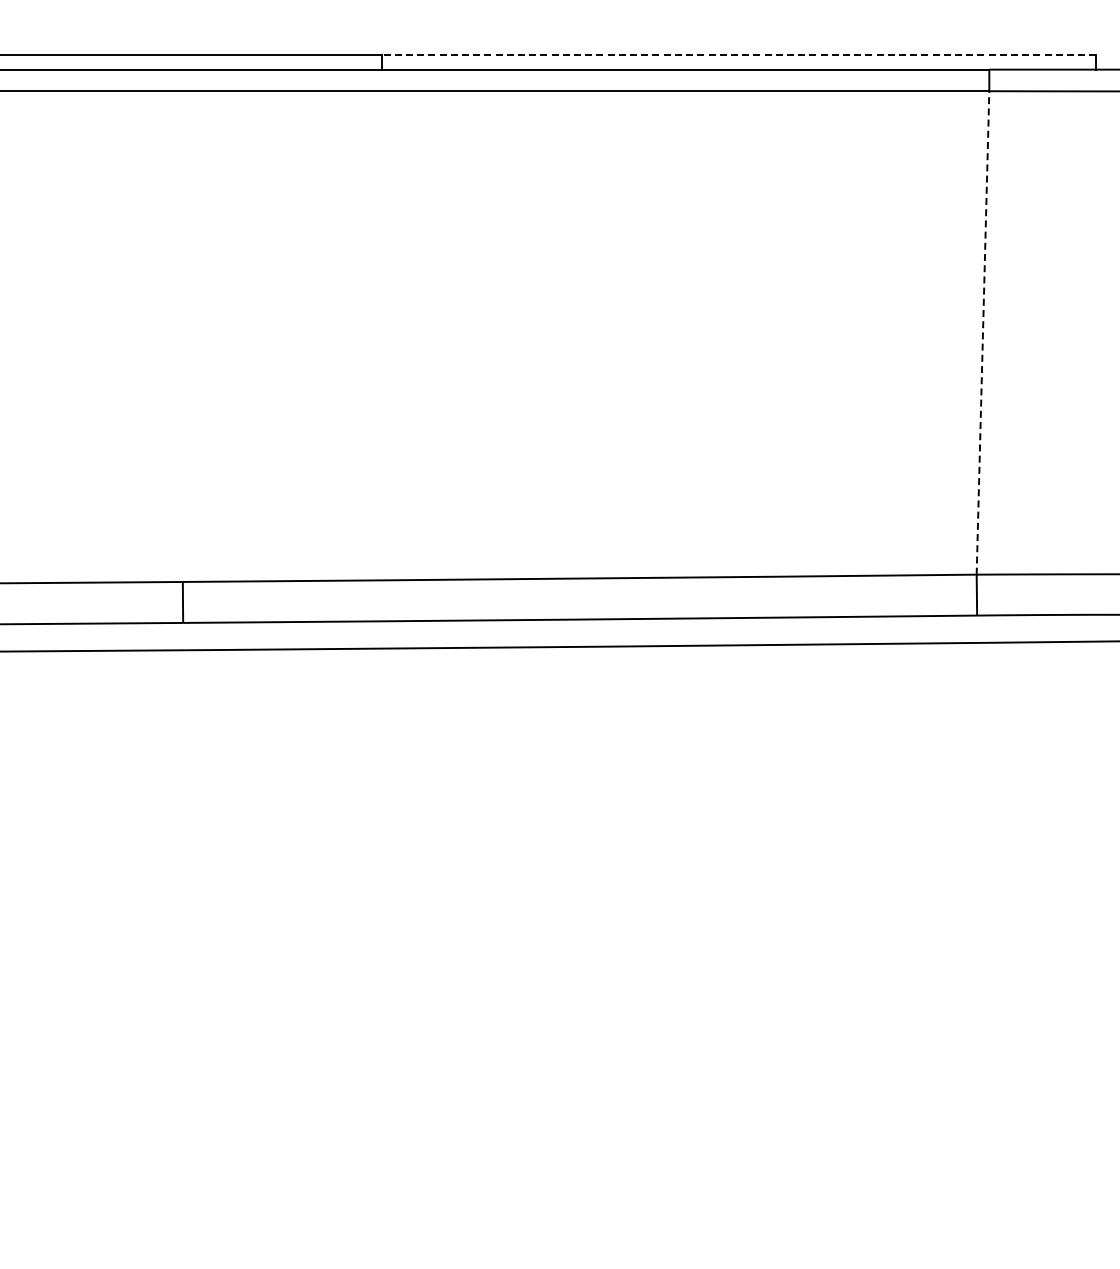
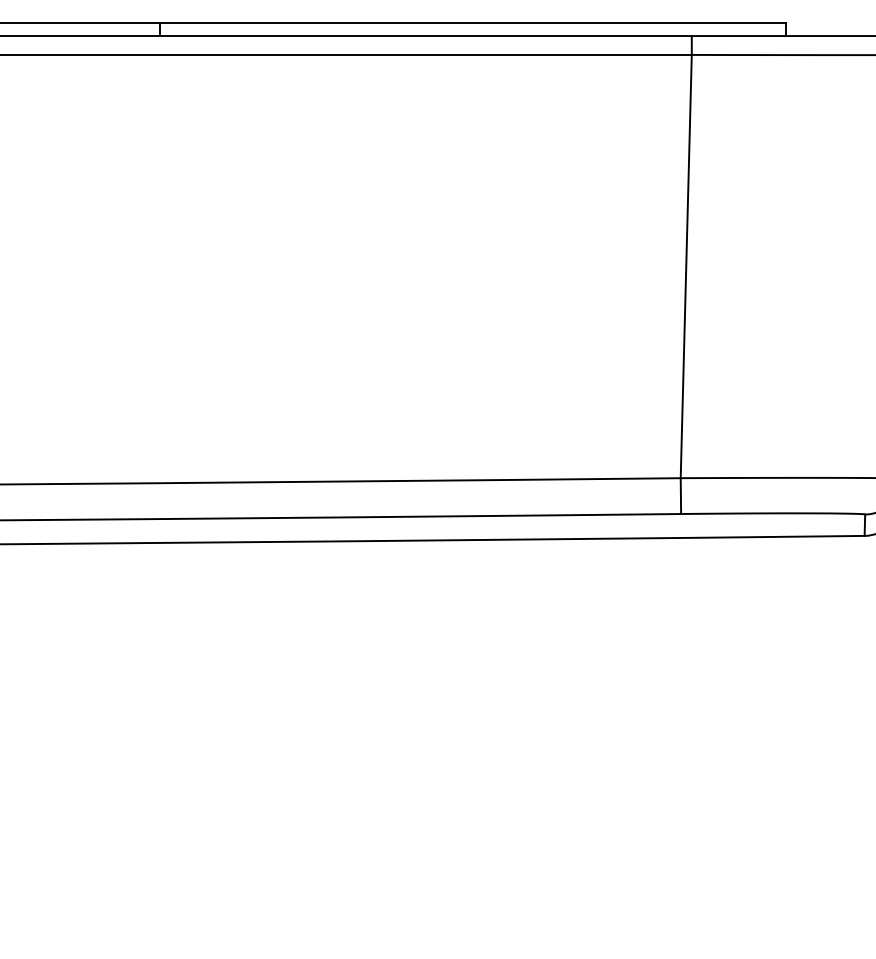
line: (738, 54) -> (472, 22), dashed -> solid
line: (982, 332) -> (685, 266), dashed -> solid

